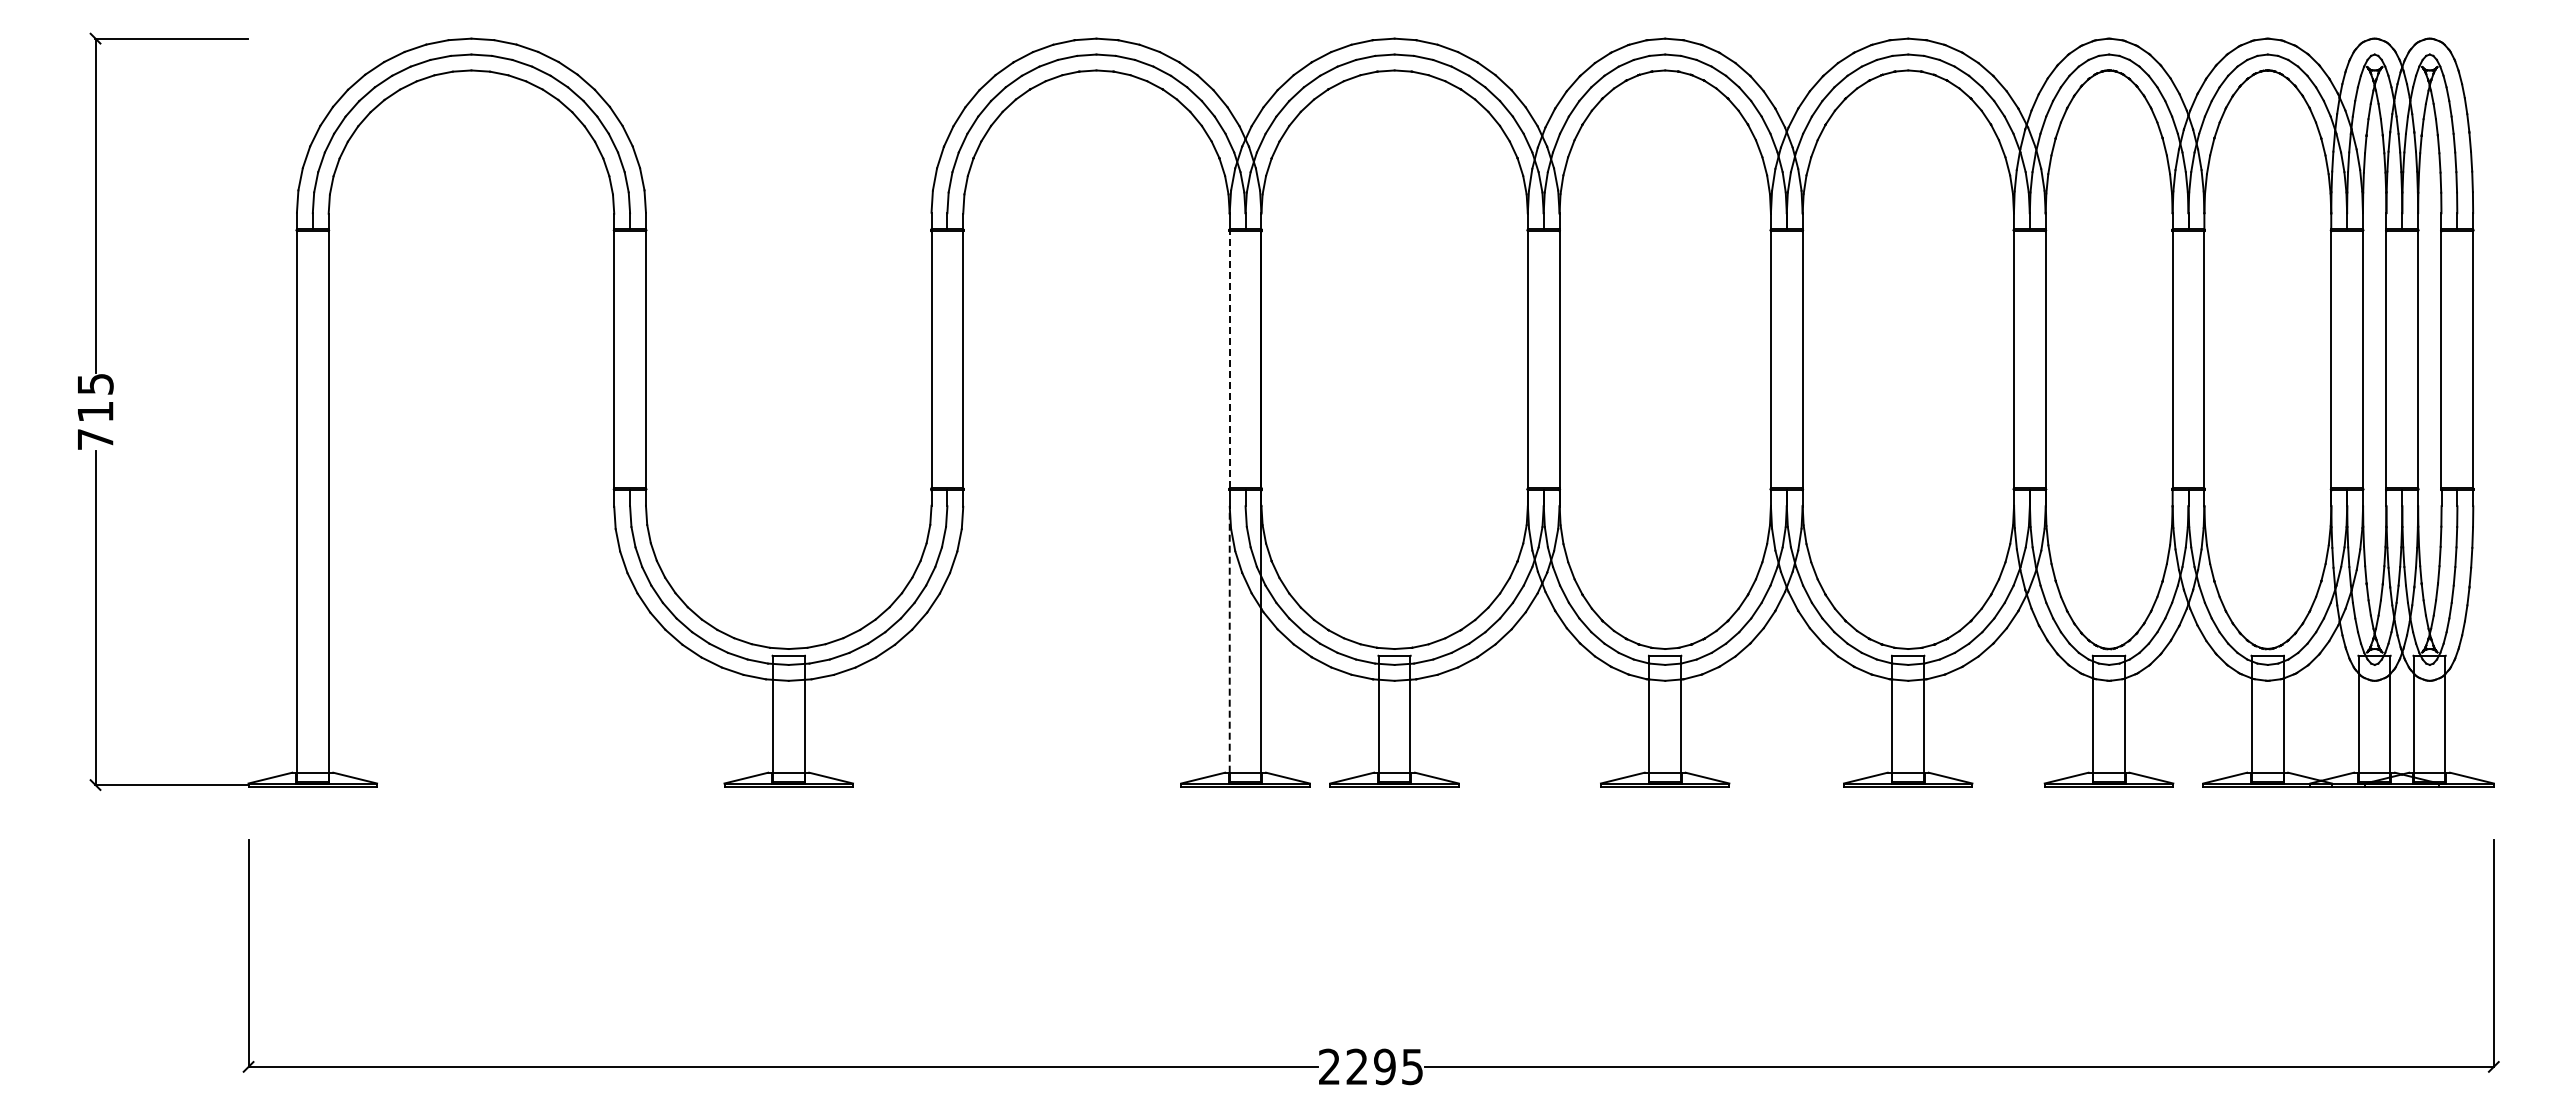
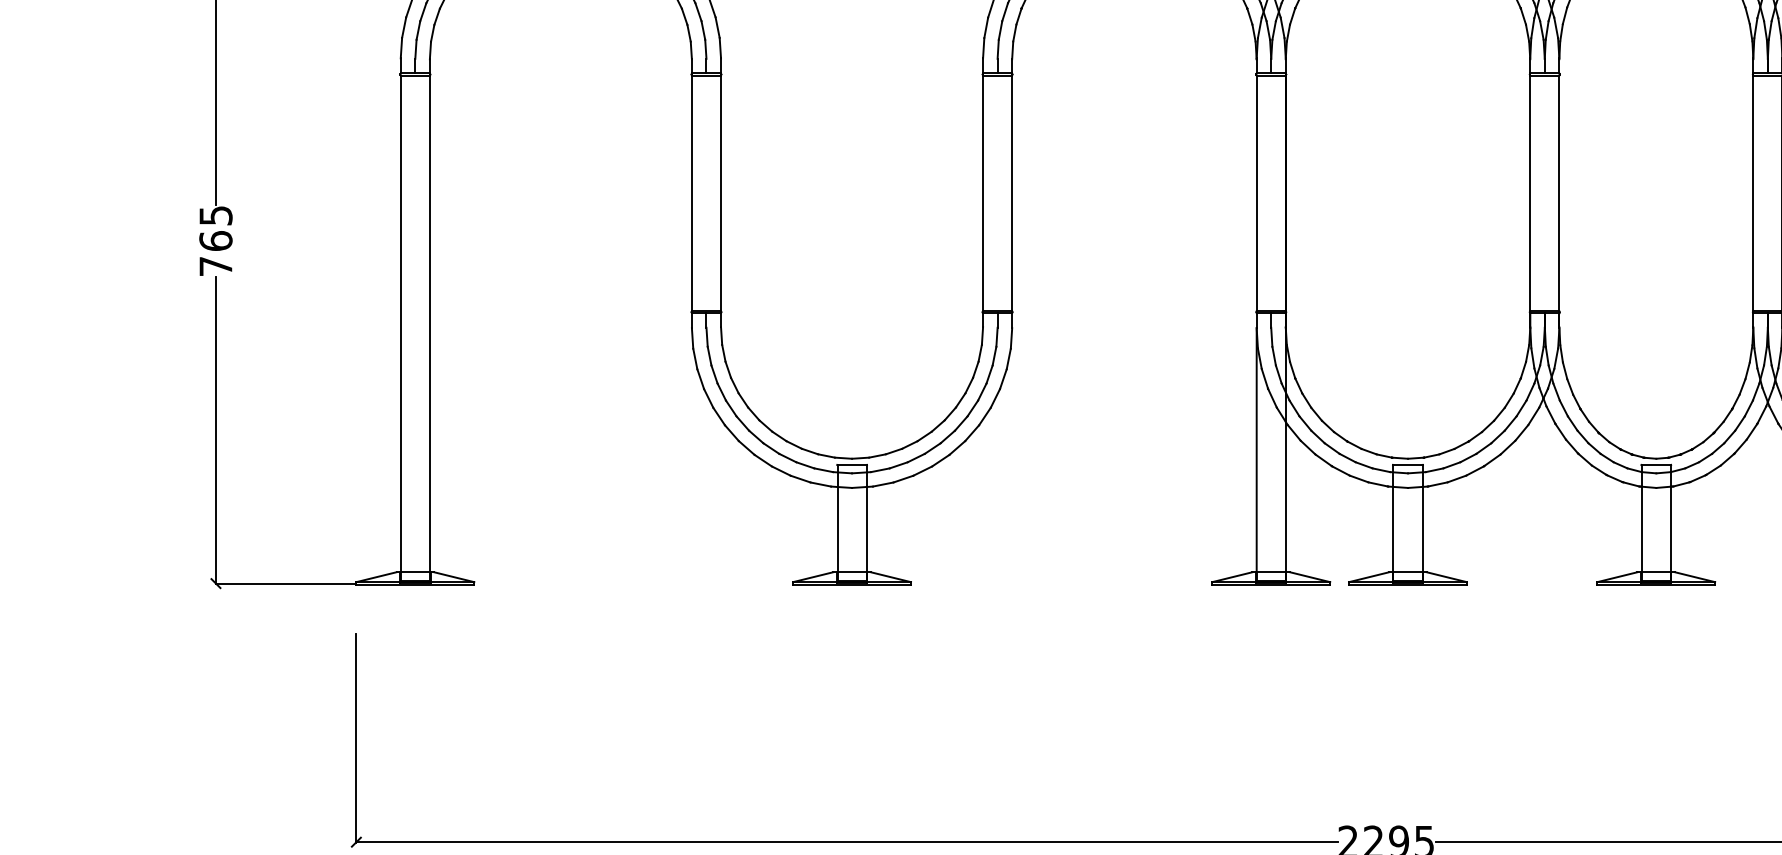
line: (1229, 359) -> (1256, 193), dashed -> solid
text: (95, 411) -> (215, 240), 715 -> 765
line: (1229, 639) -> (1256, 450), dashed -> solid

